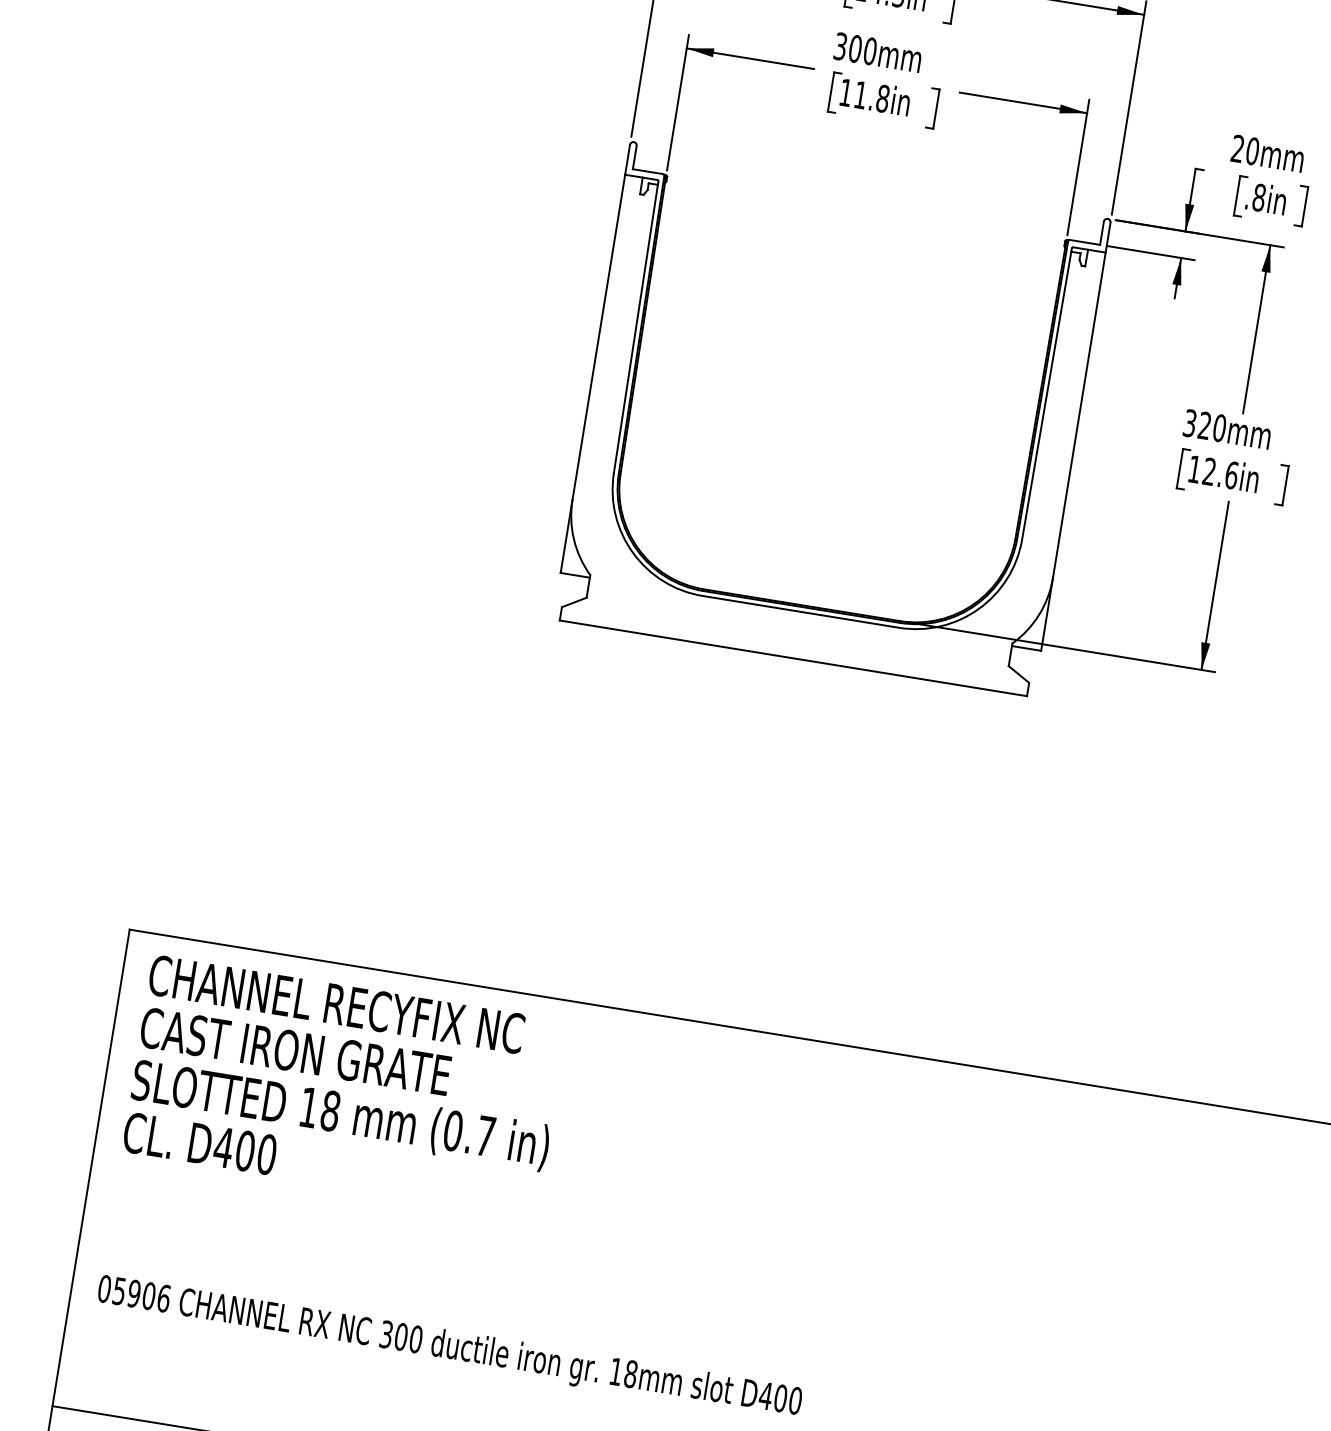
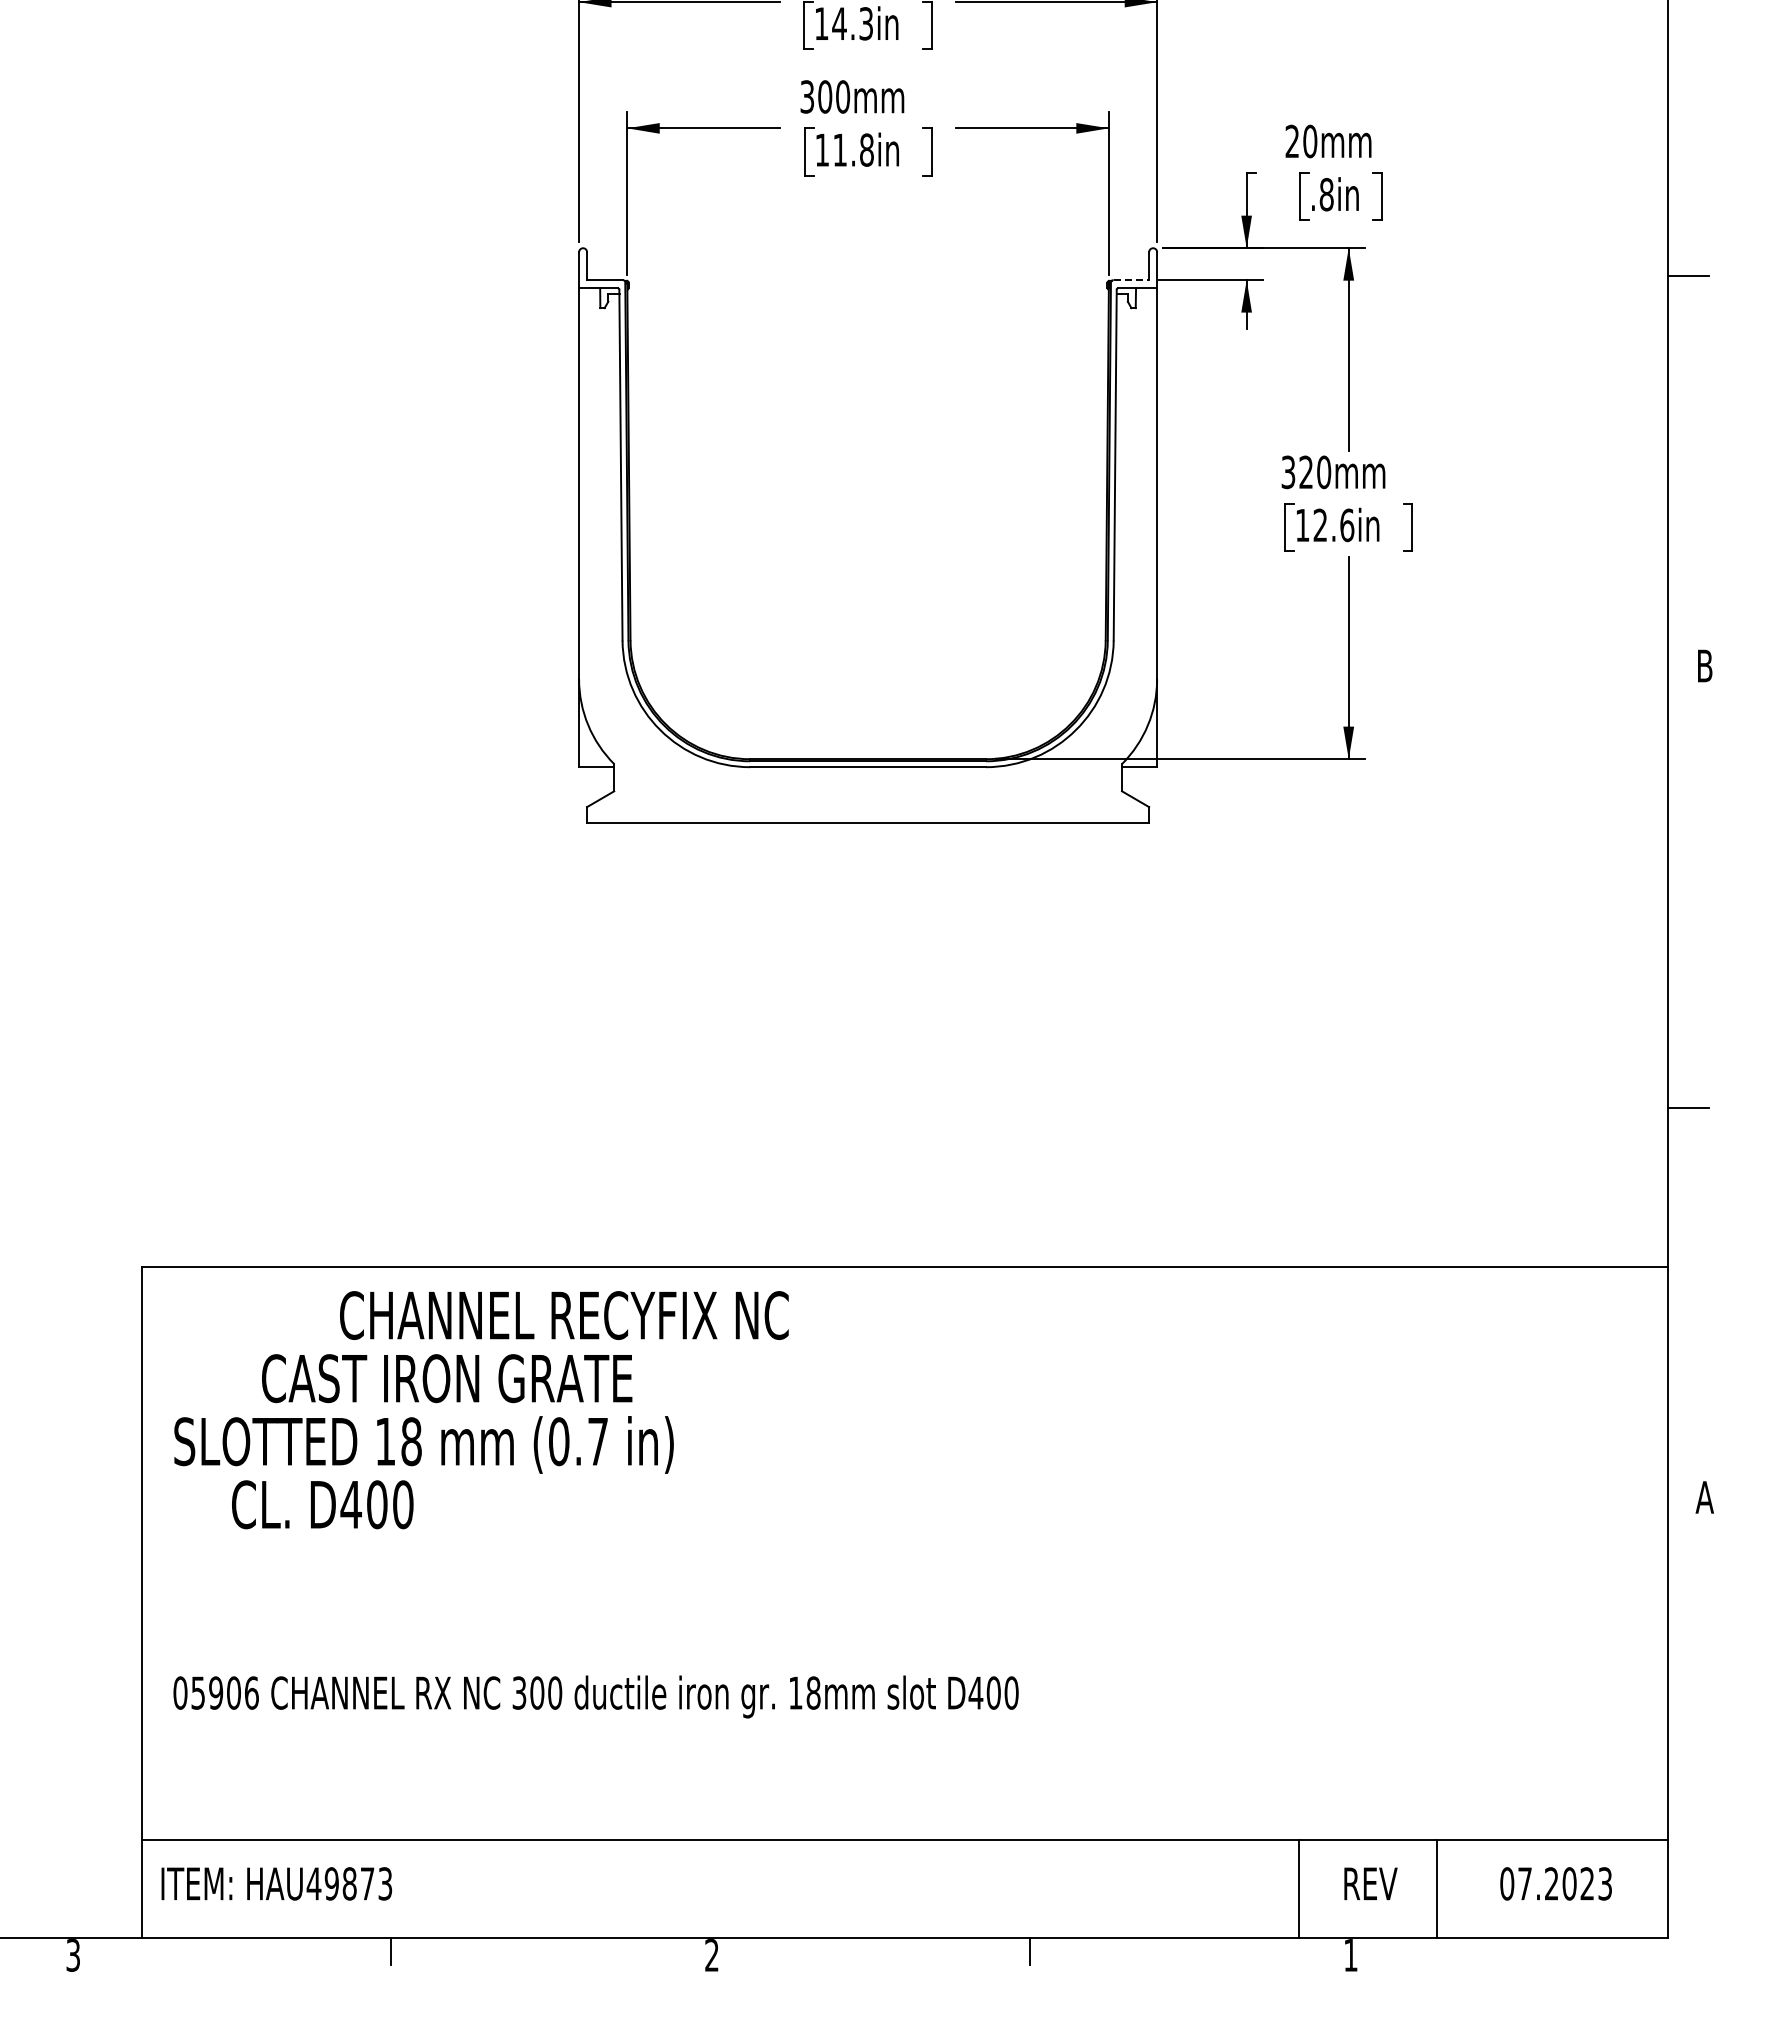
line: (1085, 242) -> (1131, 280), solid -> dashed
text: (336, 1004) -> (564, 1315), moved
text: (295, 1051) -> (447, 1378), moved
text: (199, 1143) -> (322, 1504), moved

